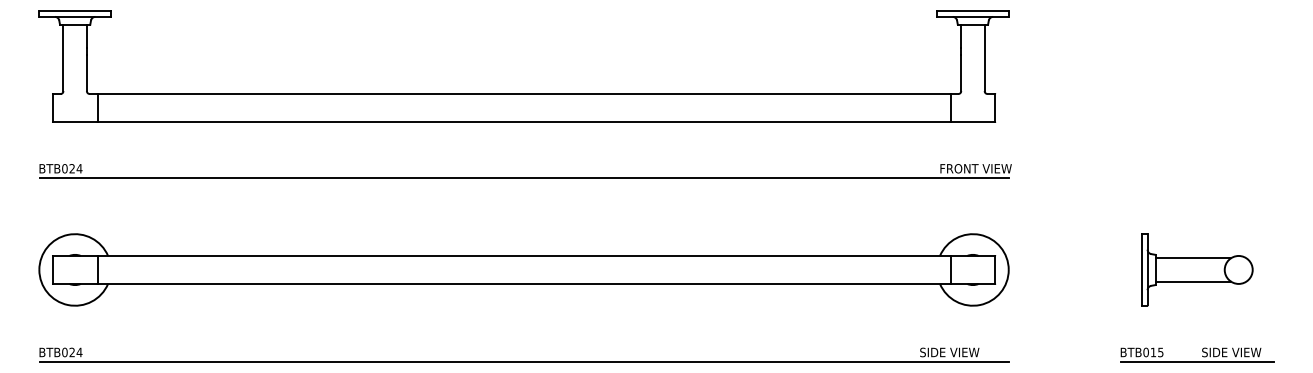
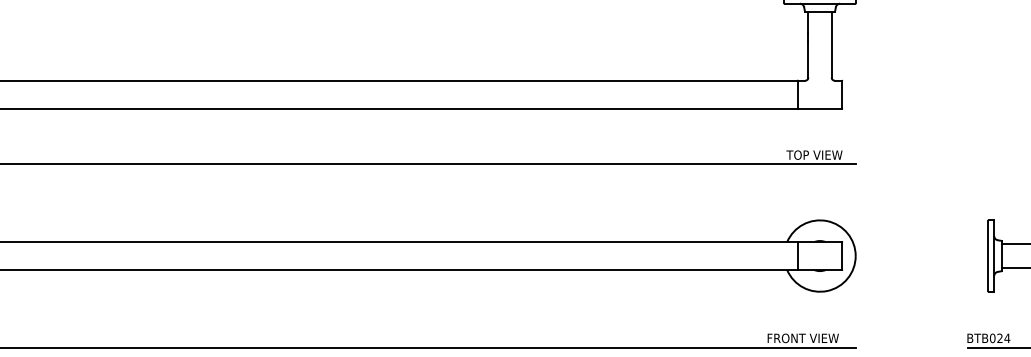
text: (975, 168) -> (822, 154), FRONT VIEW -> TOP VIEW
text: (955, 352) -> (802, 338), SIDE VIEW -> FRONT VIEW
text: (1156, 352) -> (1003, 338), BTB015 -> BTB024

